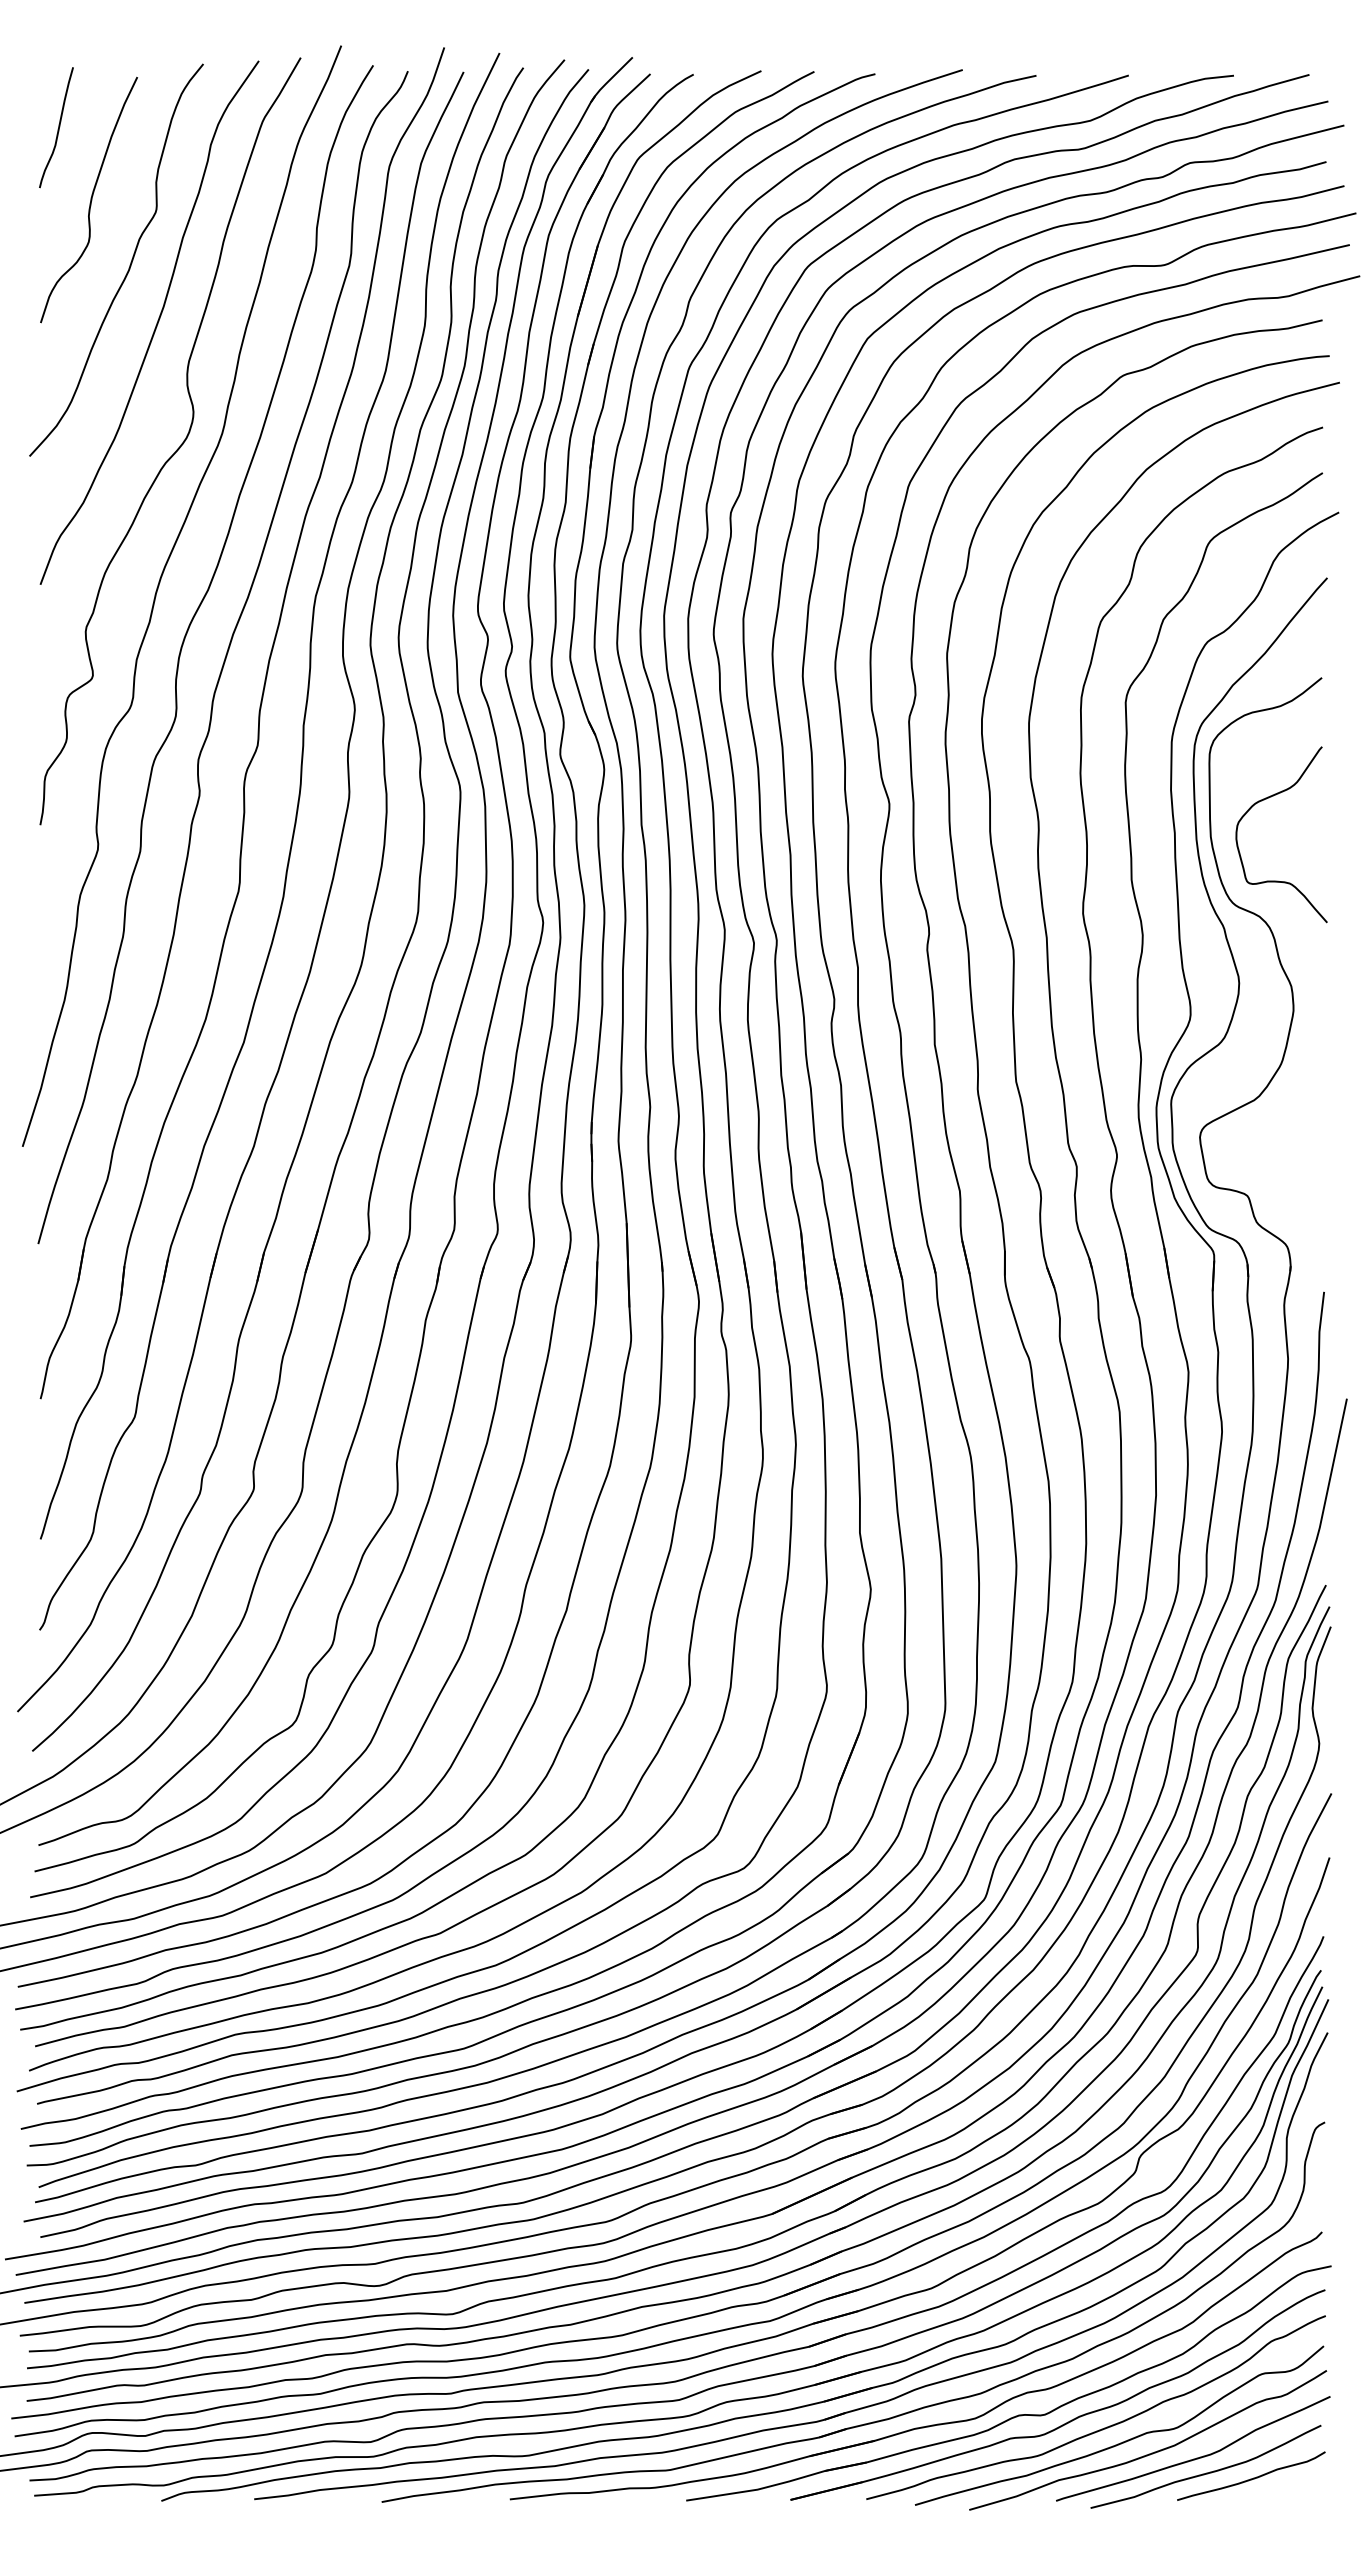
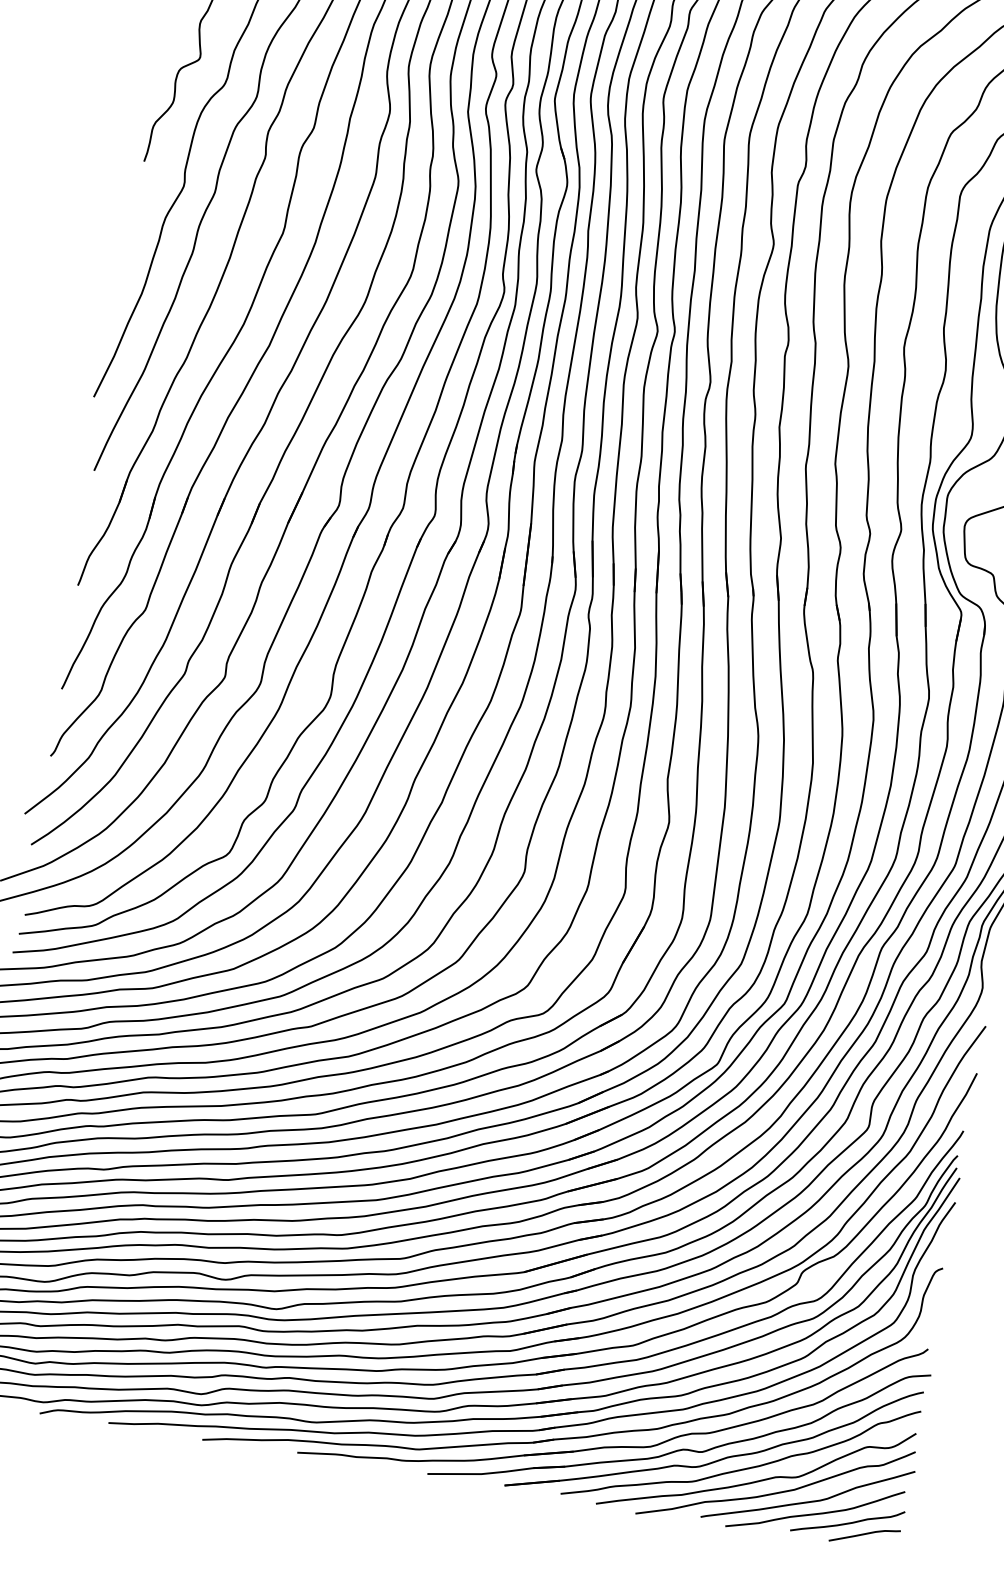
curve: (1276, 2490) -> (864, 1534), added

